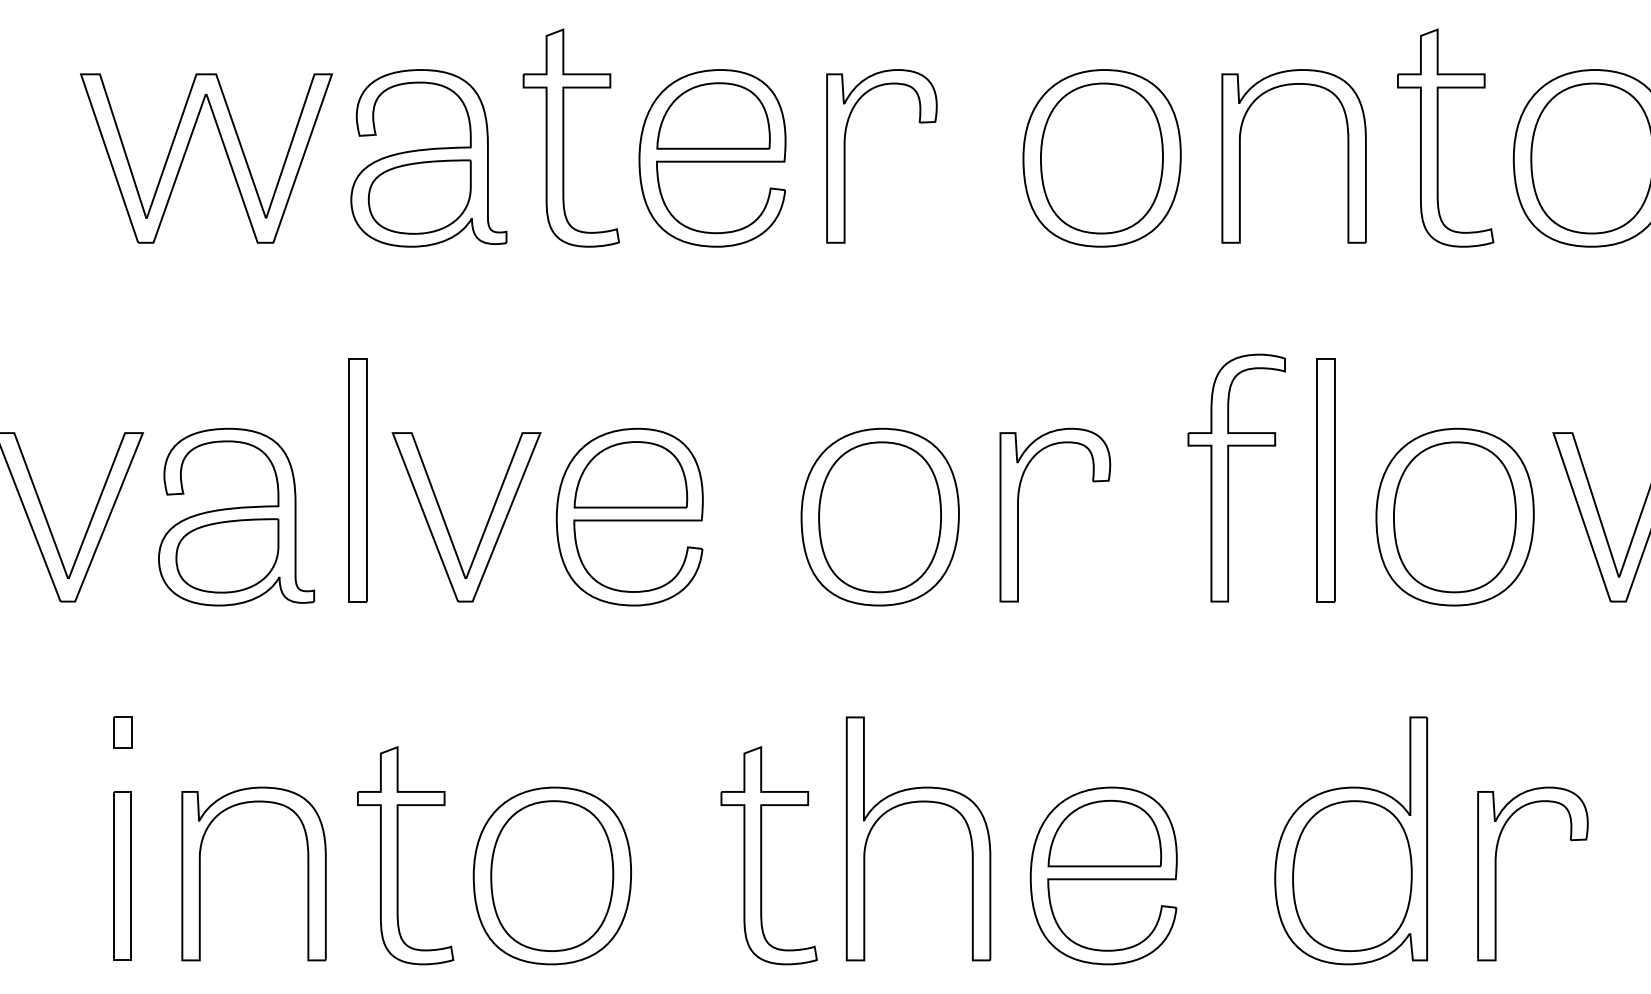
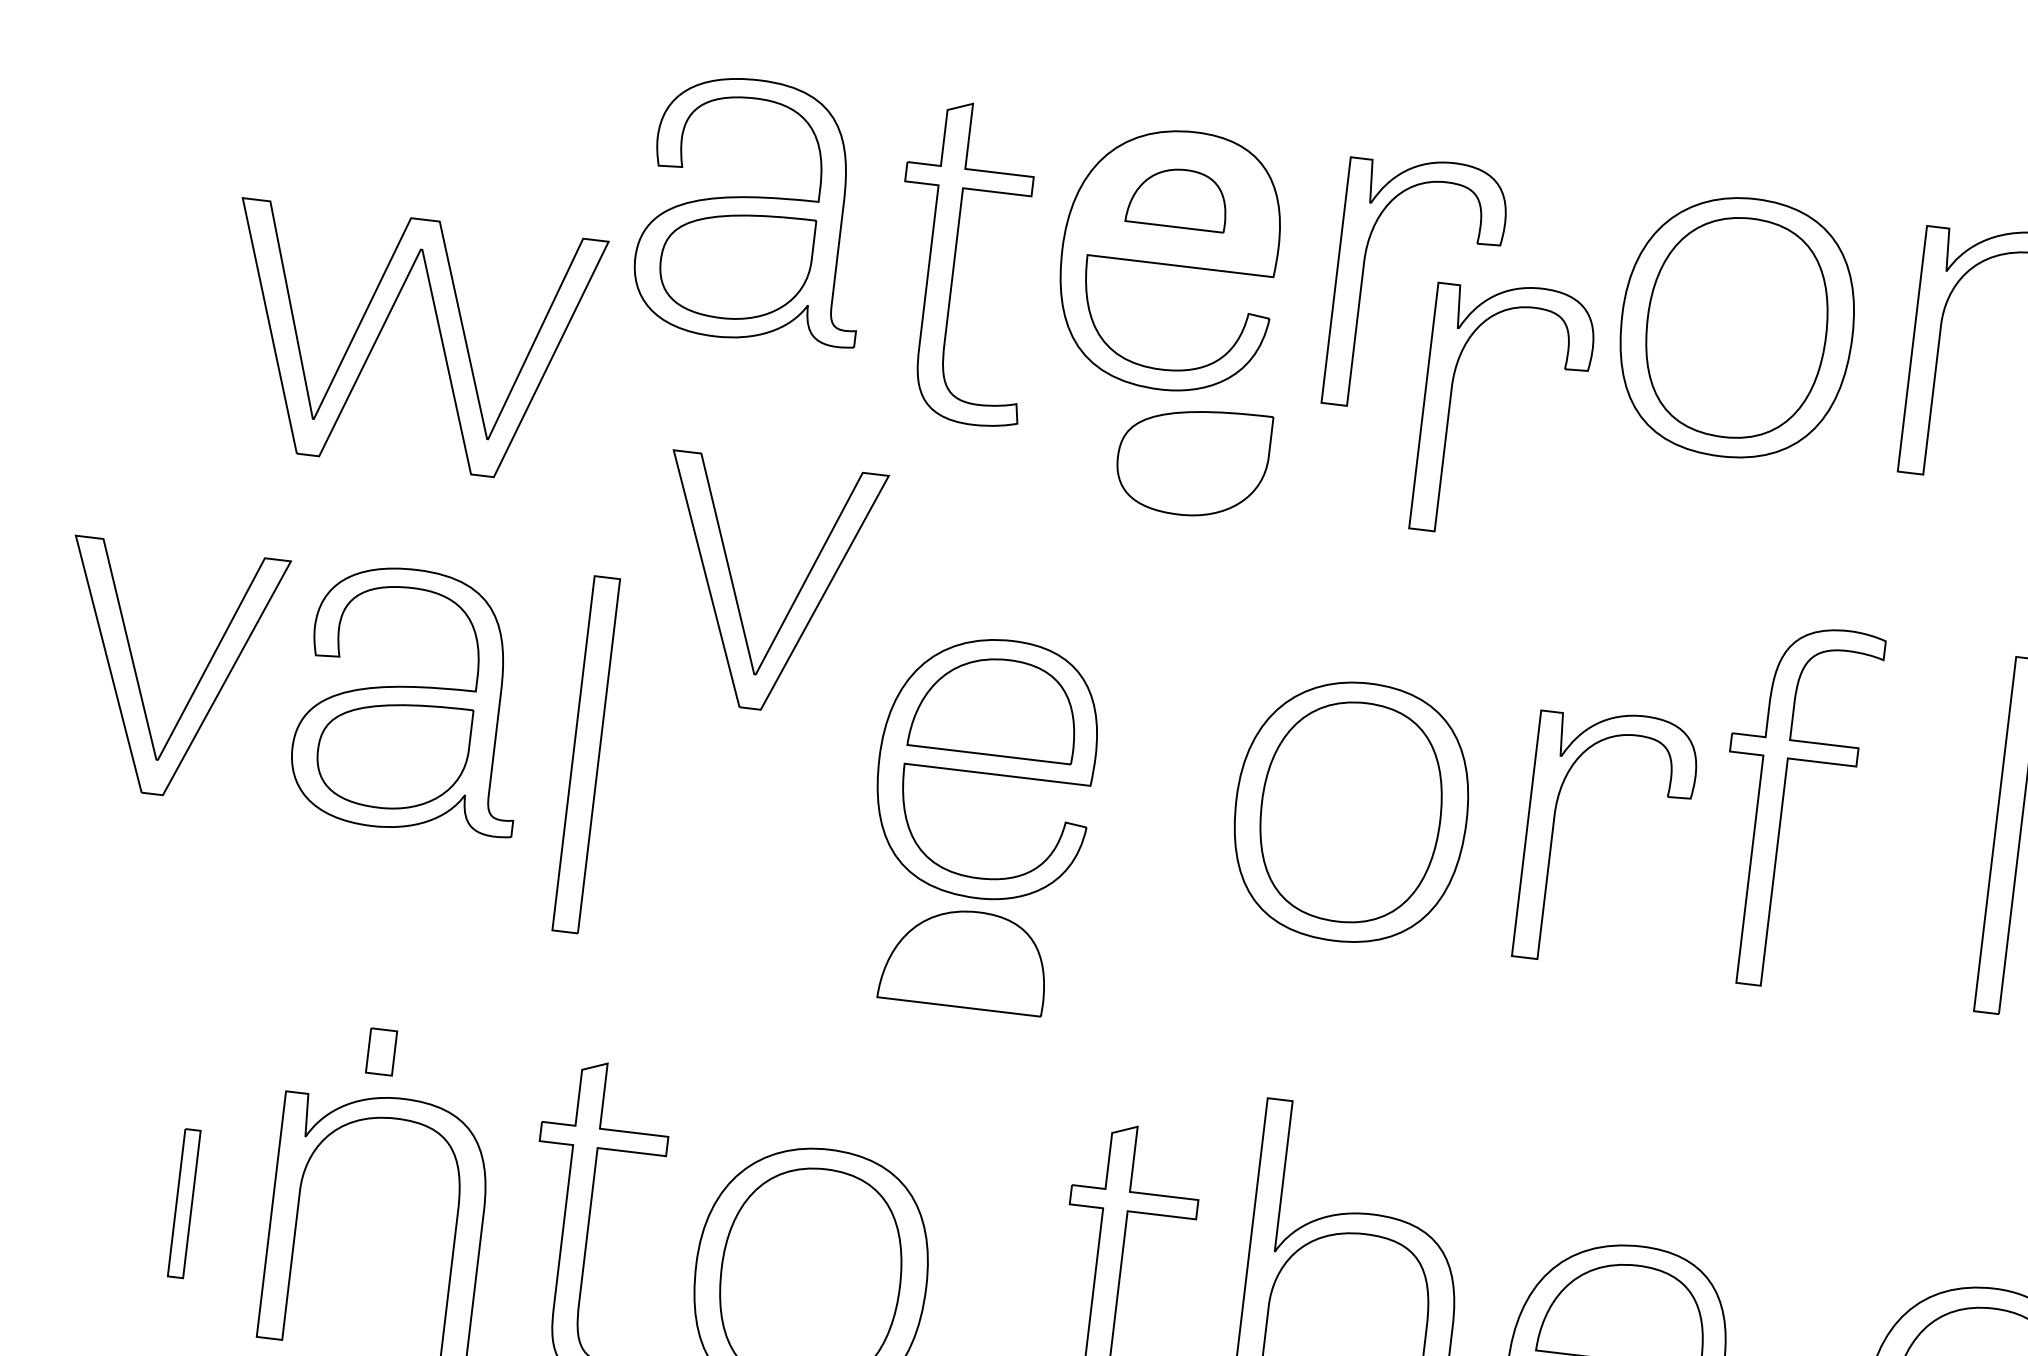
part: (713, 115) -> (1178, 197), size x0.6
part: (570, 137) -> (964, 262), moved
part: (224, 150) -> (438, 334), moved
part: (914, 233) -> (1450, 404), added
part: (744, 292) -> (1192, 460), added
part: (1229, 477) -> (1784, 805), moved
part: (357, 480) -> (585, 755), moved
part: (485, 525) -> (792, 601), moved
part: (630, 647) -> (964, 958), added
part: (122, 732) -> (381, 1051), moved
part: (122, 875) -> (184, 1202), size x0.6

